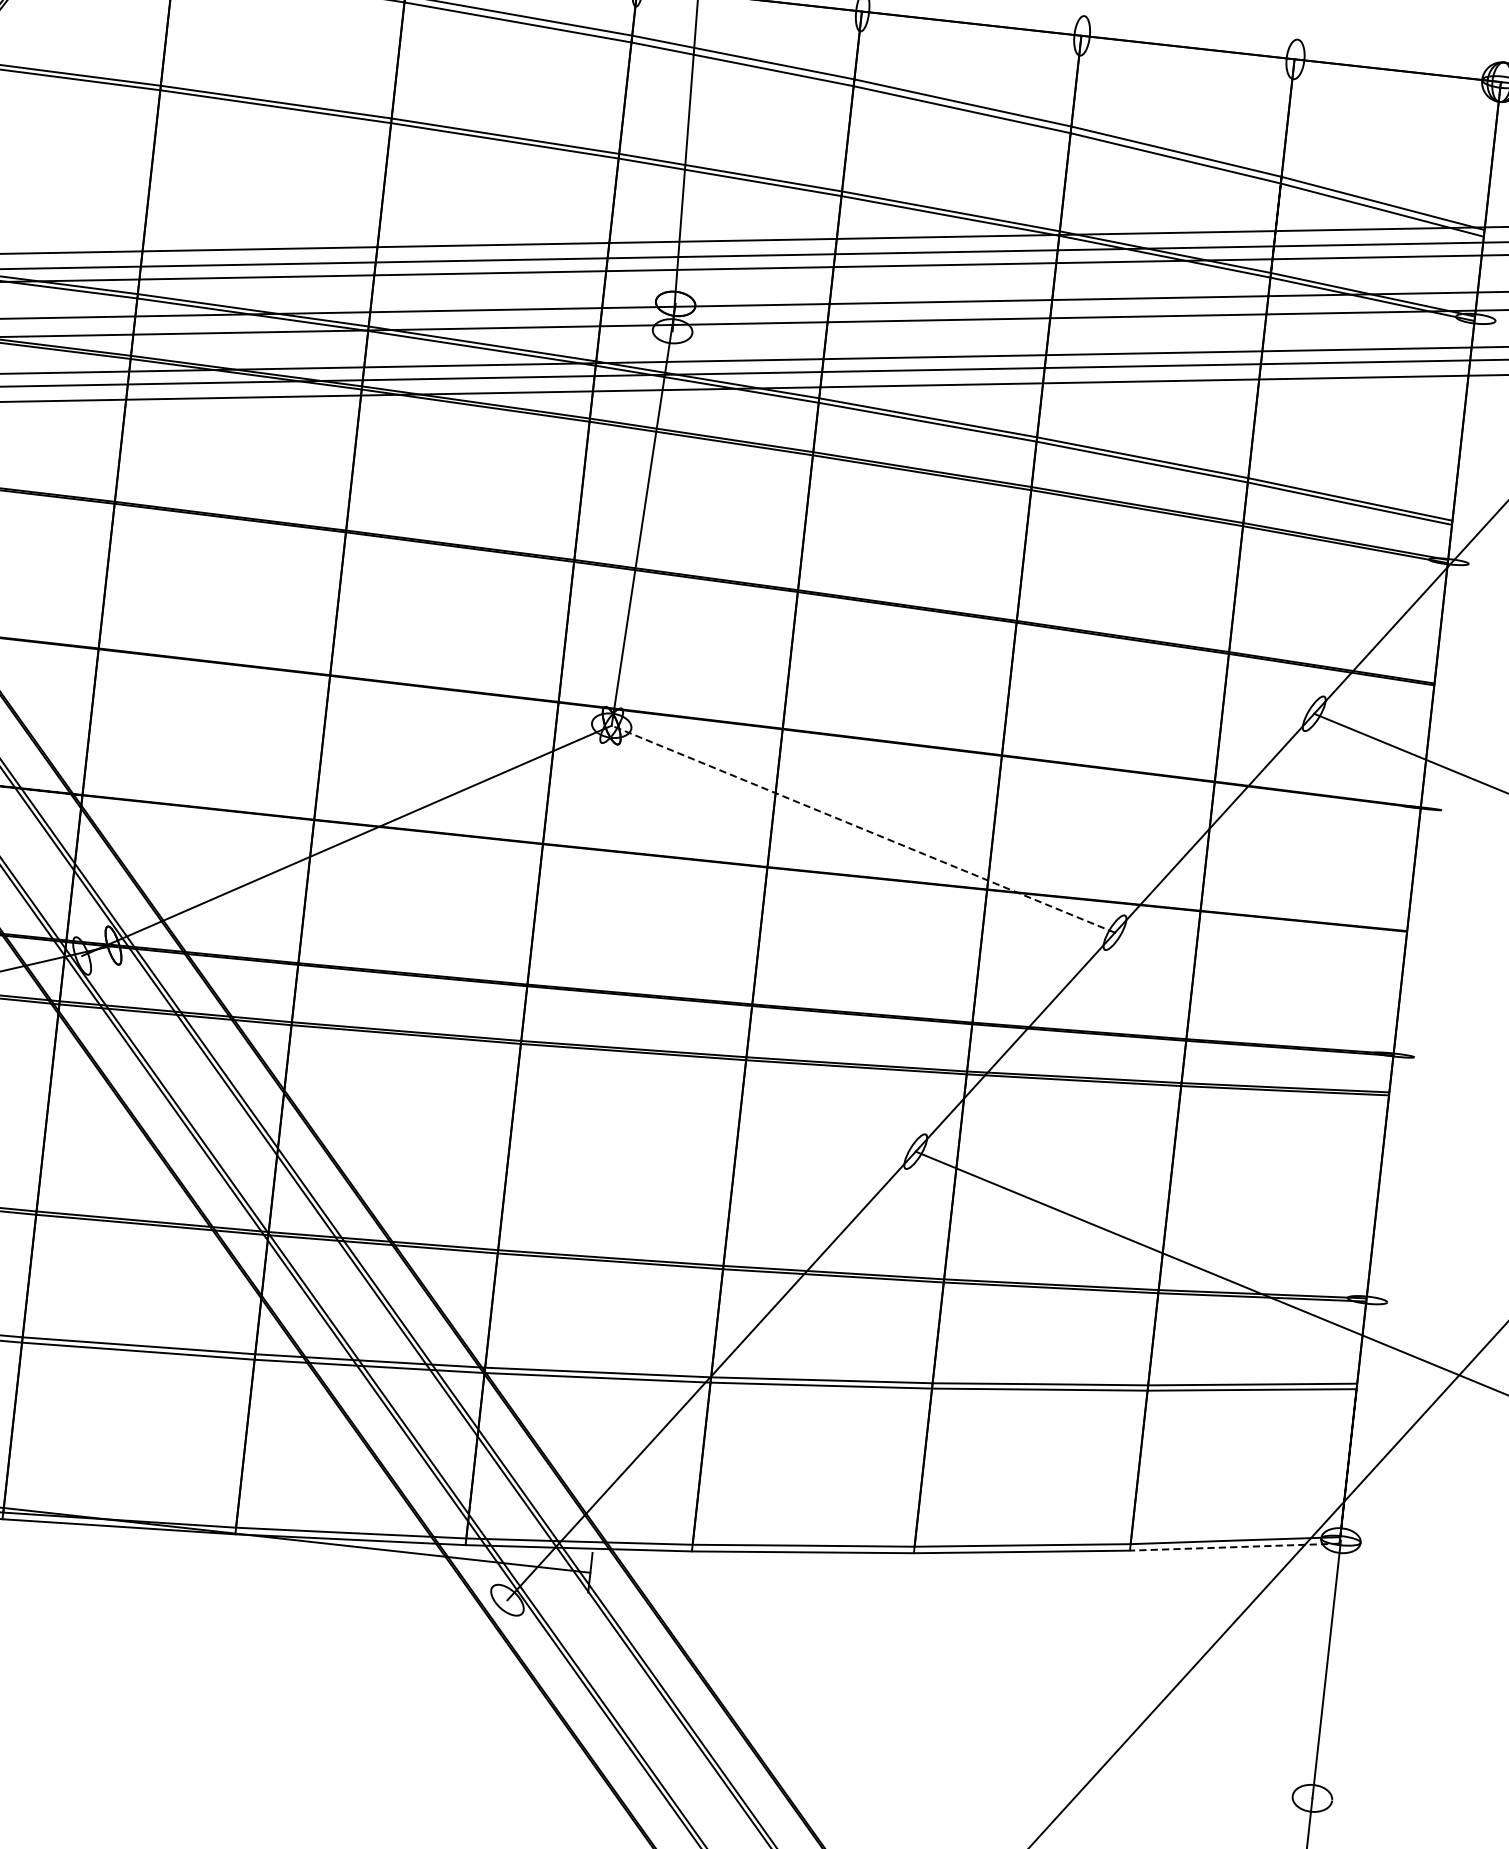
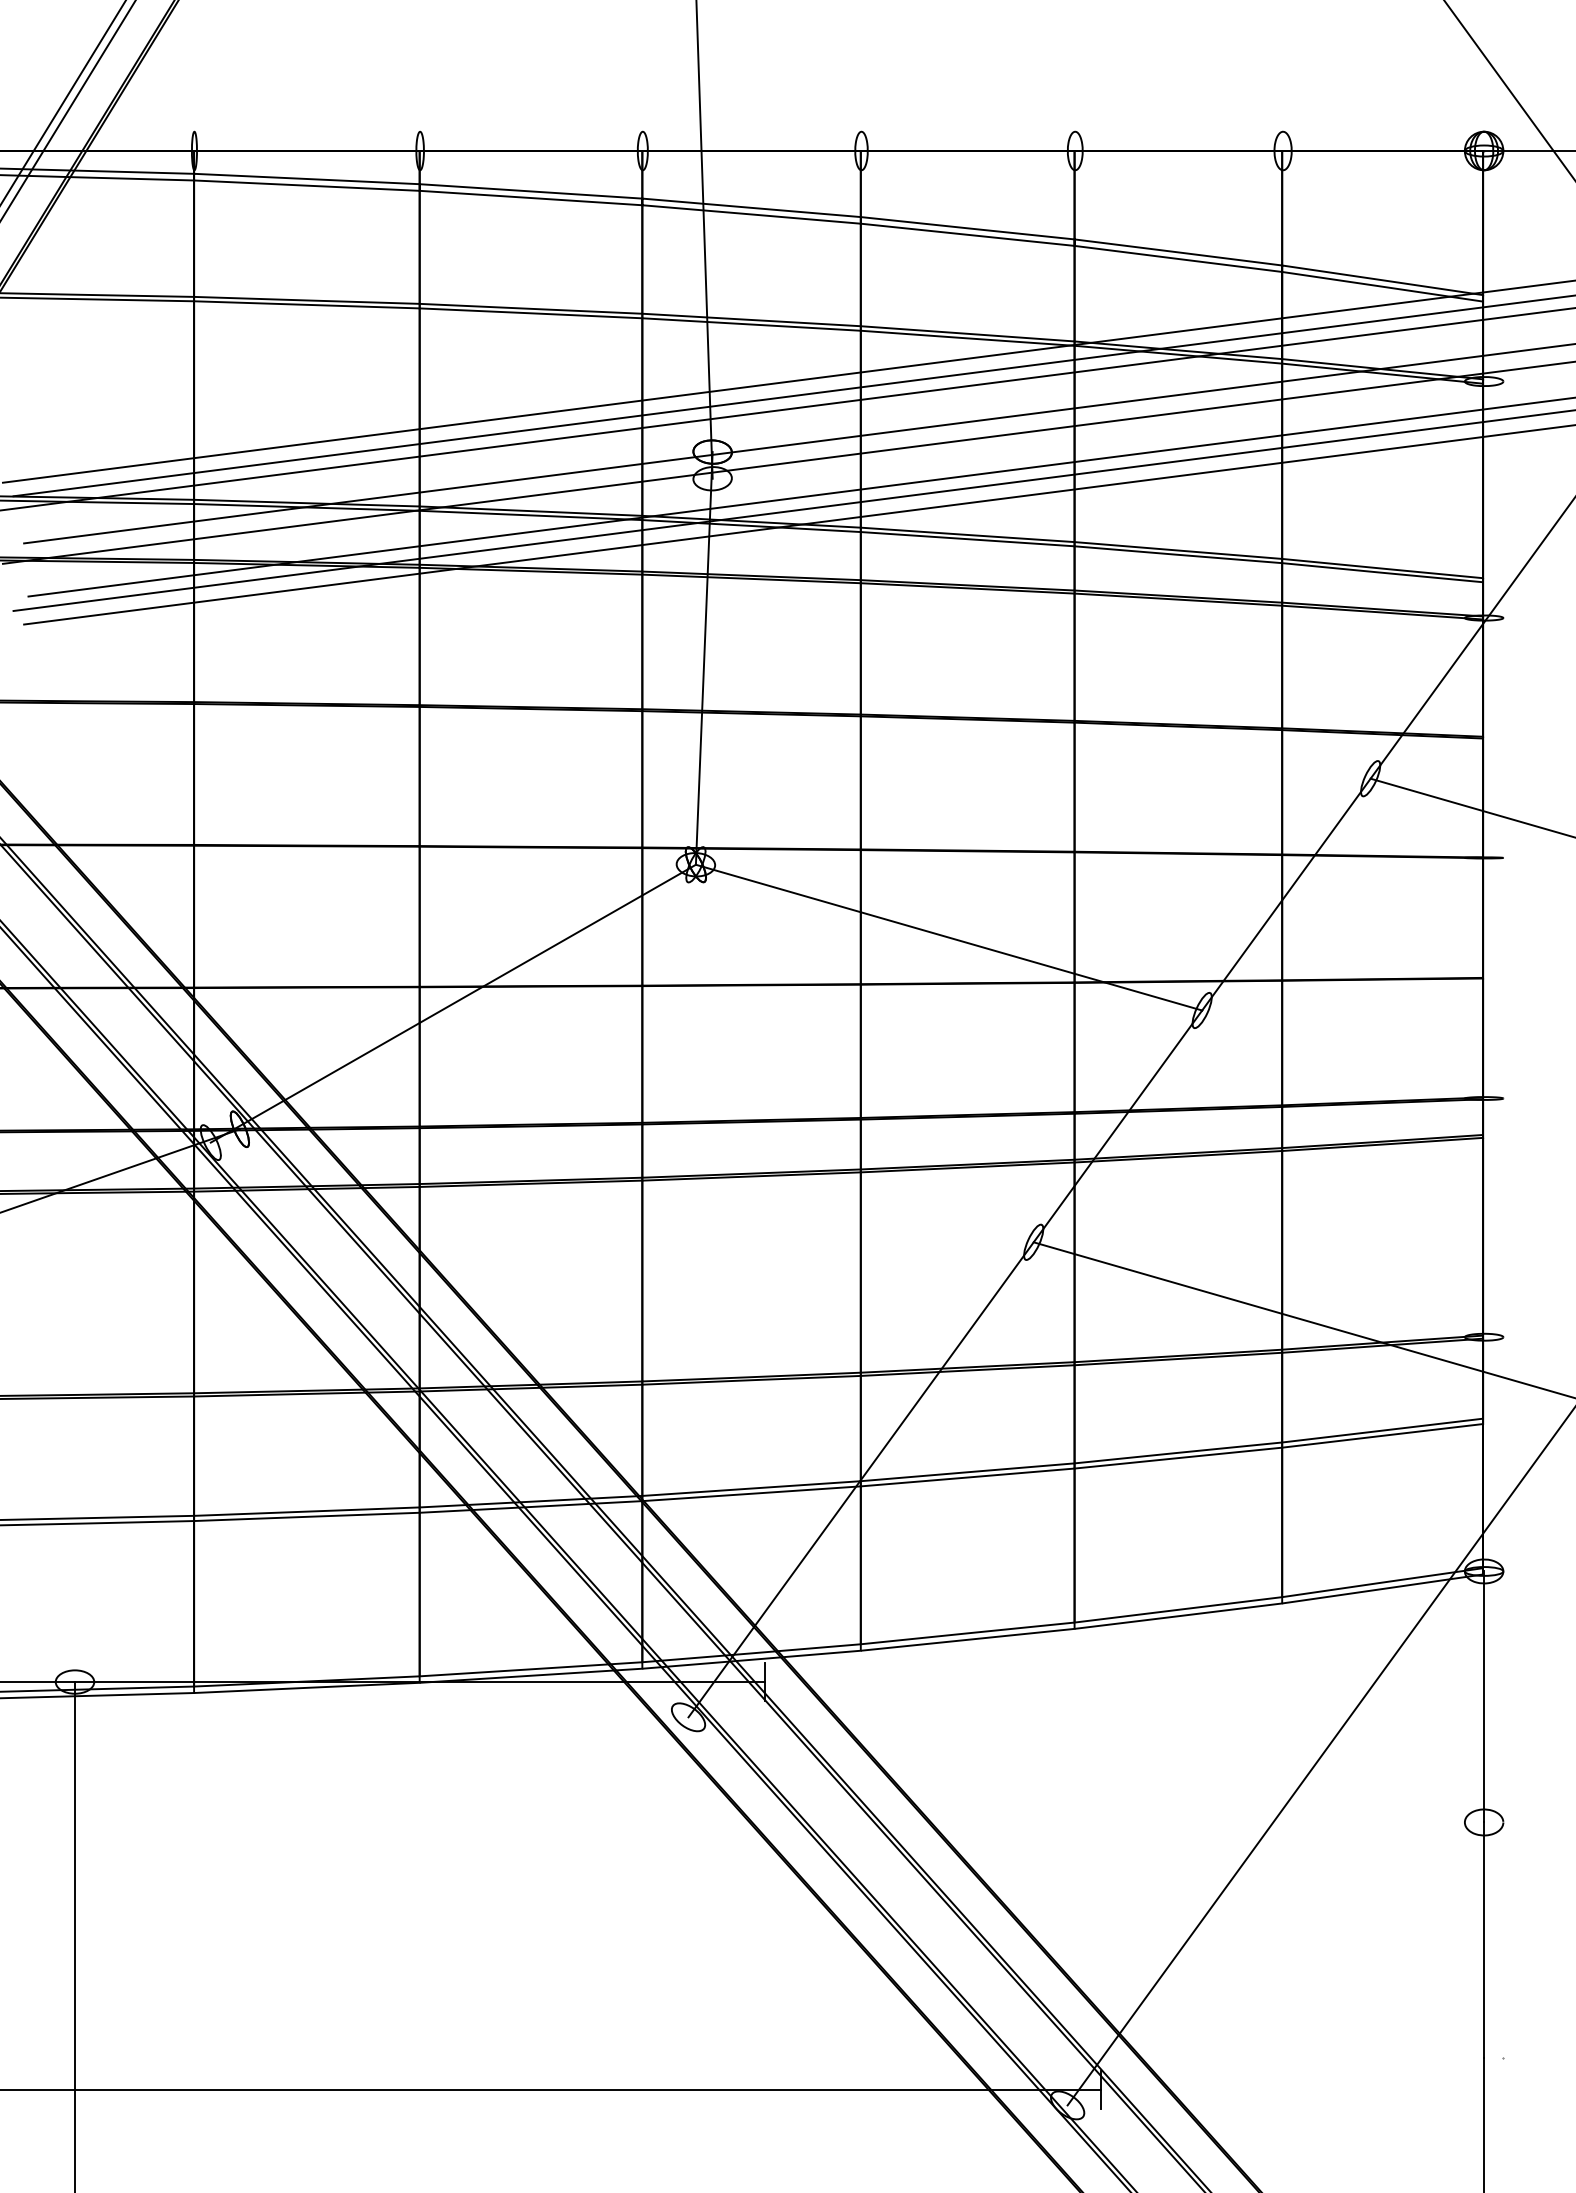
line: (862, 829) -> (948, 937), dashed -> solid
line: (1234, 1546) -> (1382, 1588), dashed -> solid

